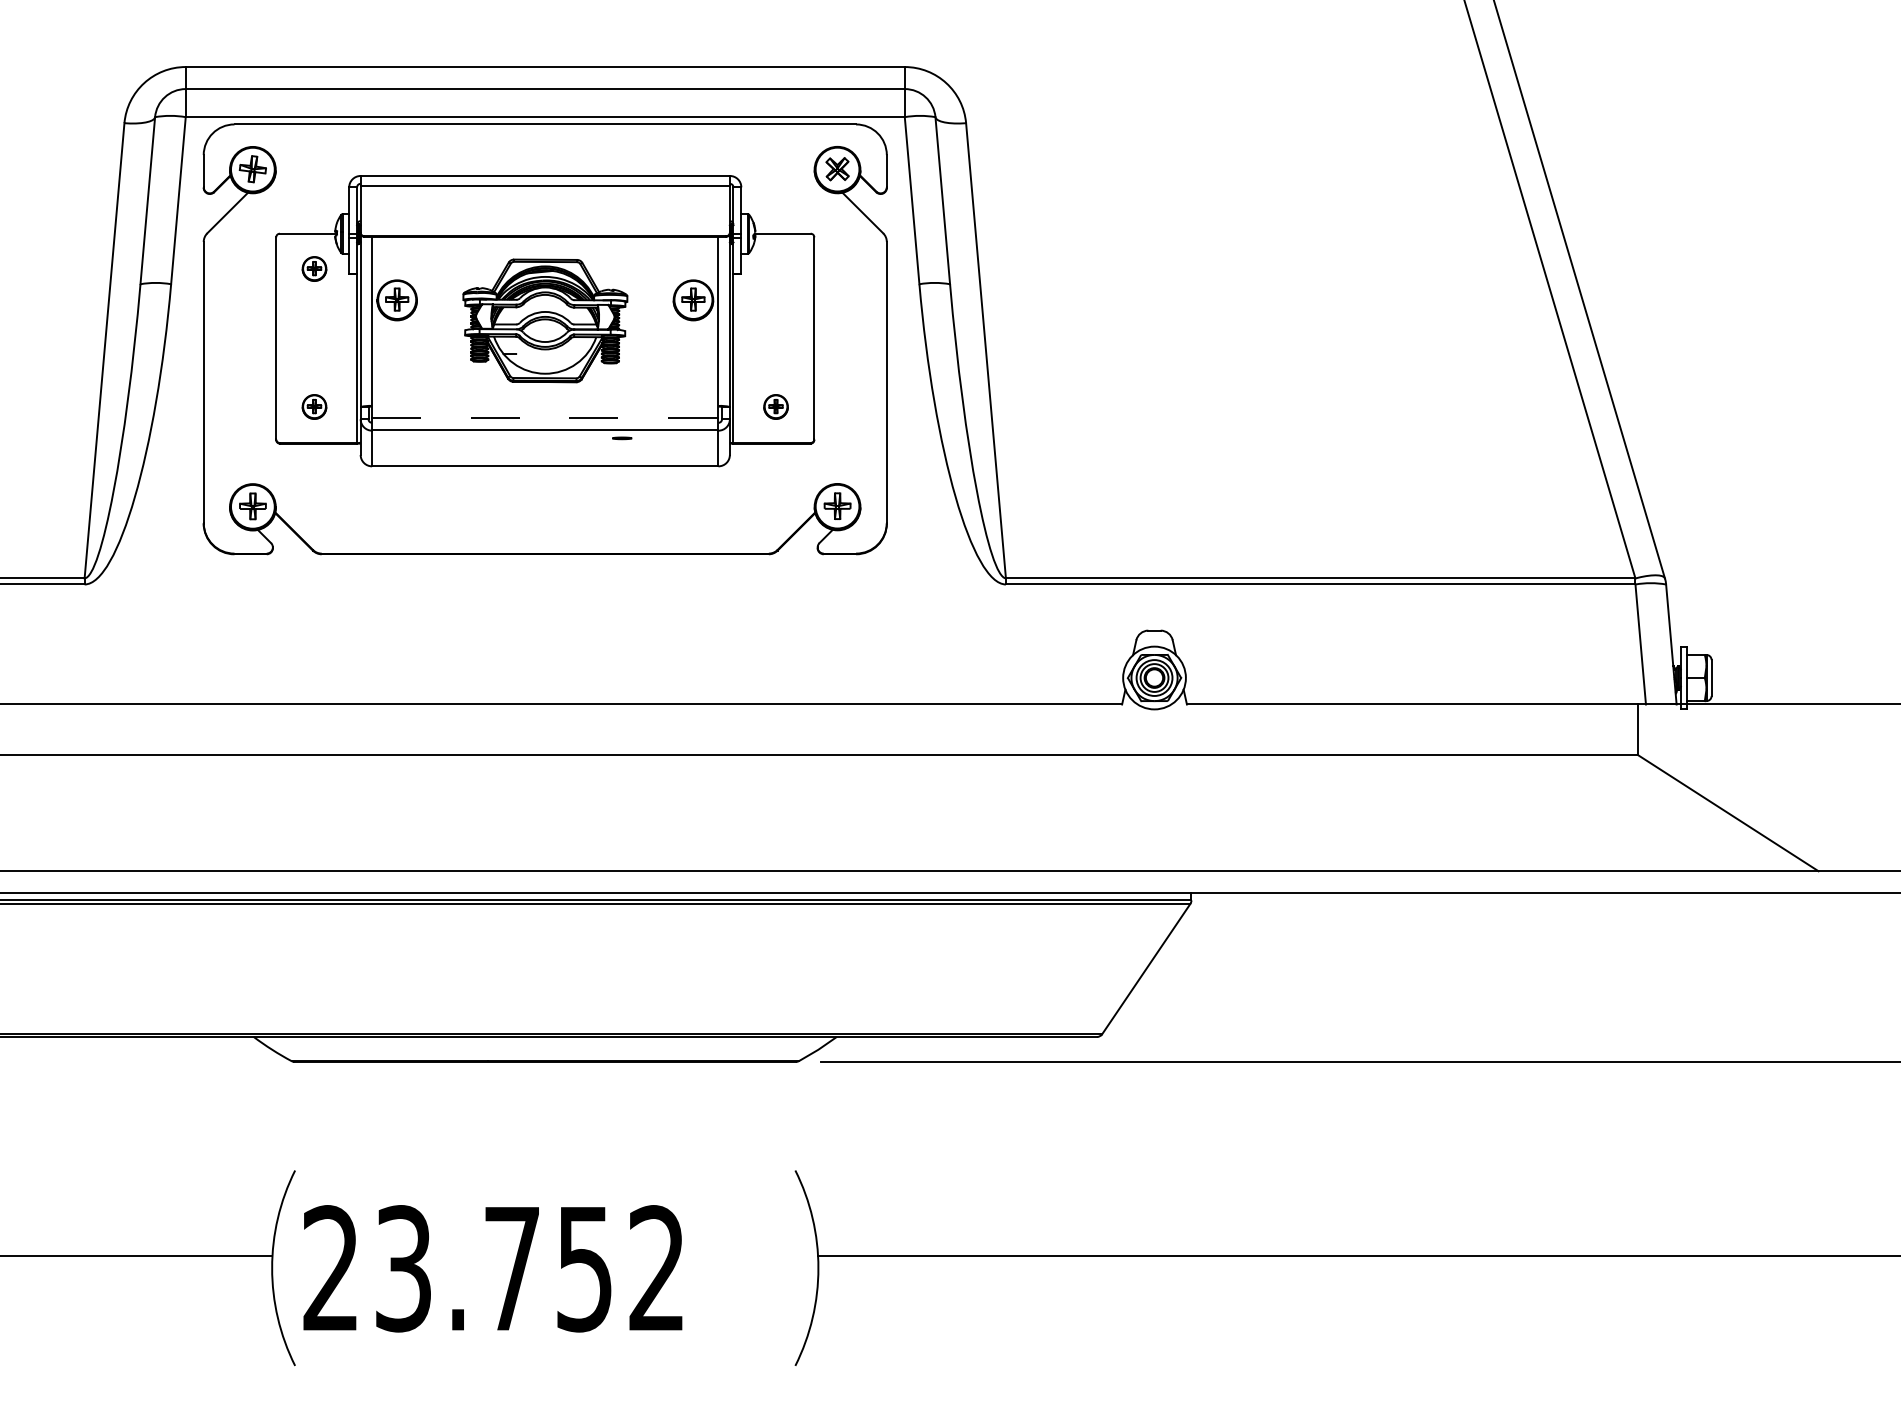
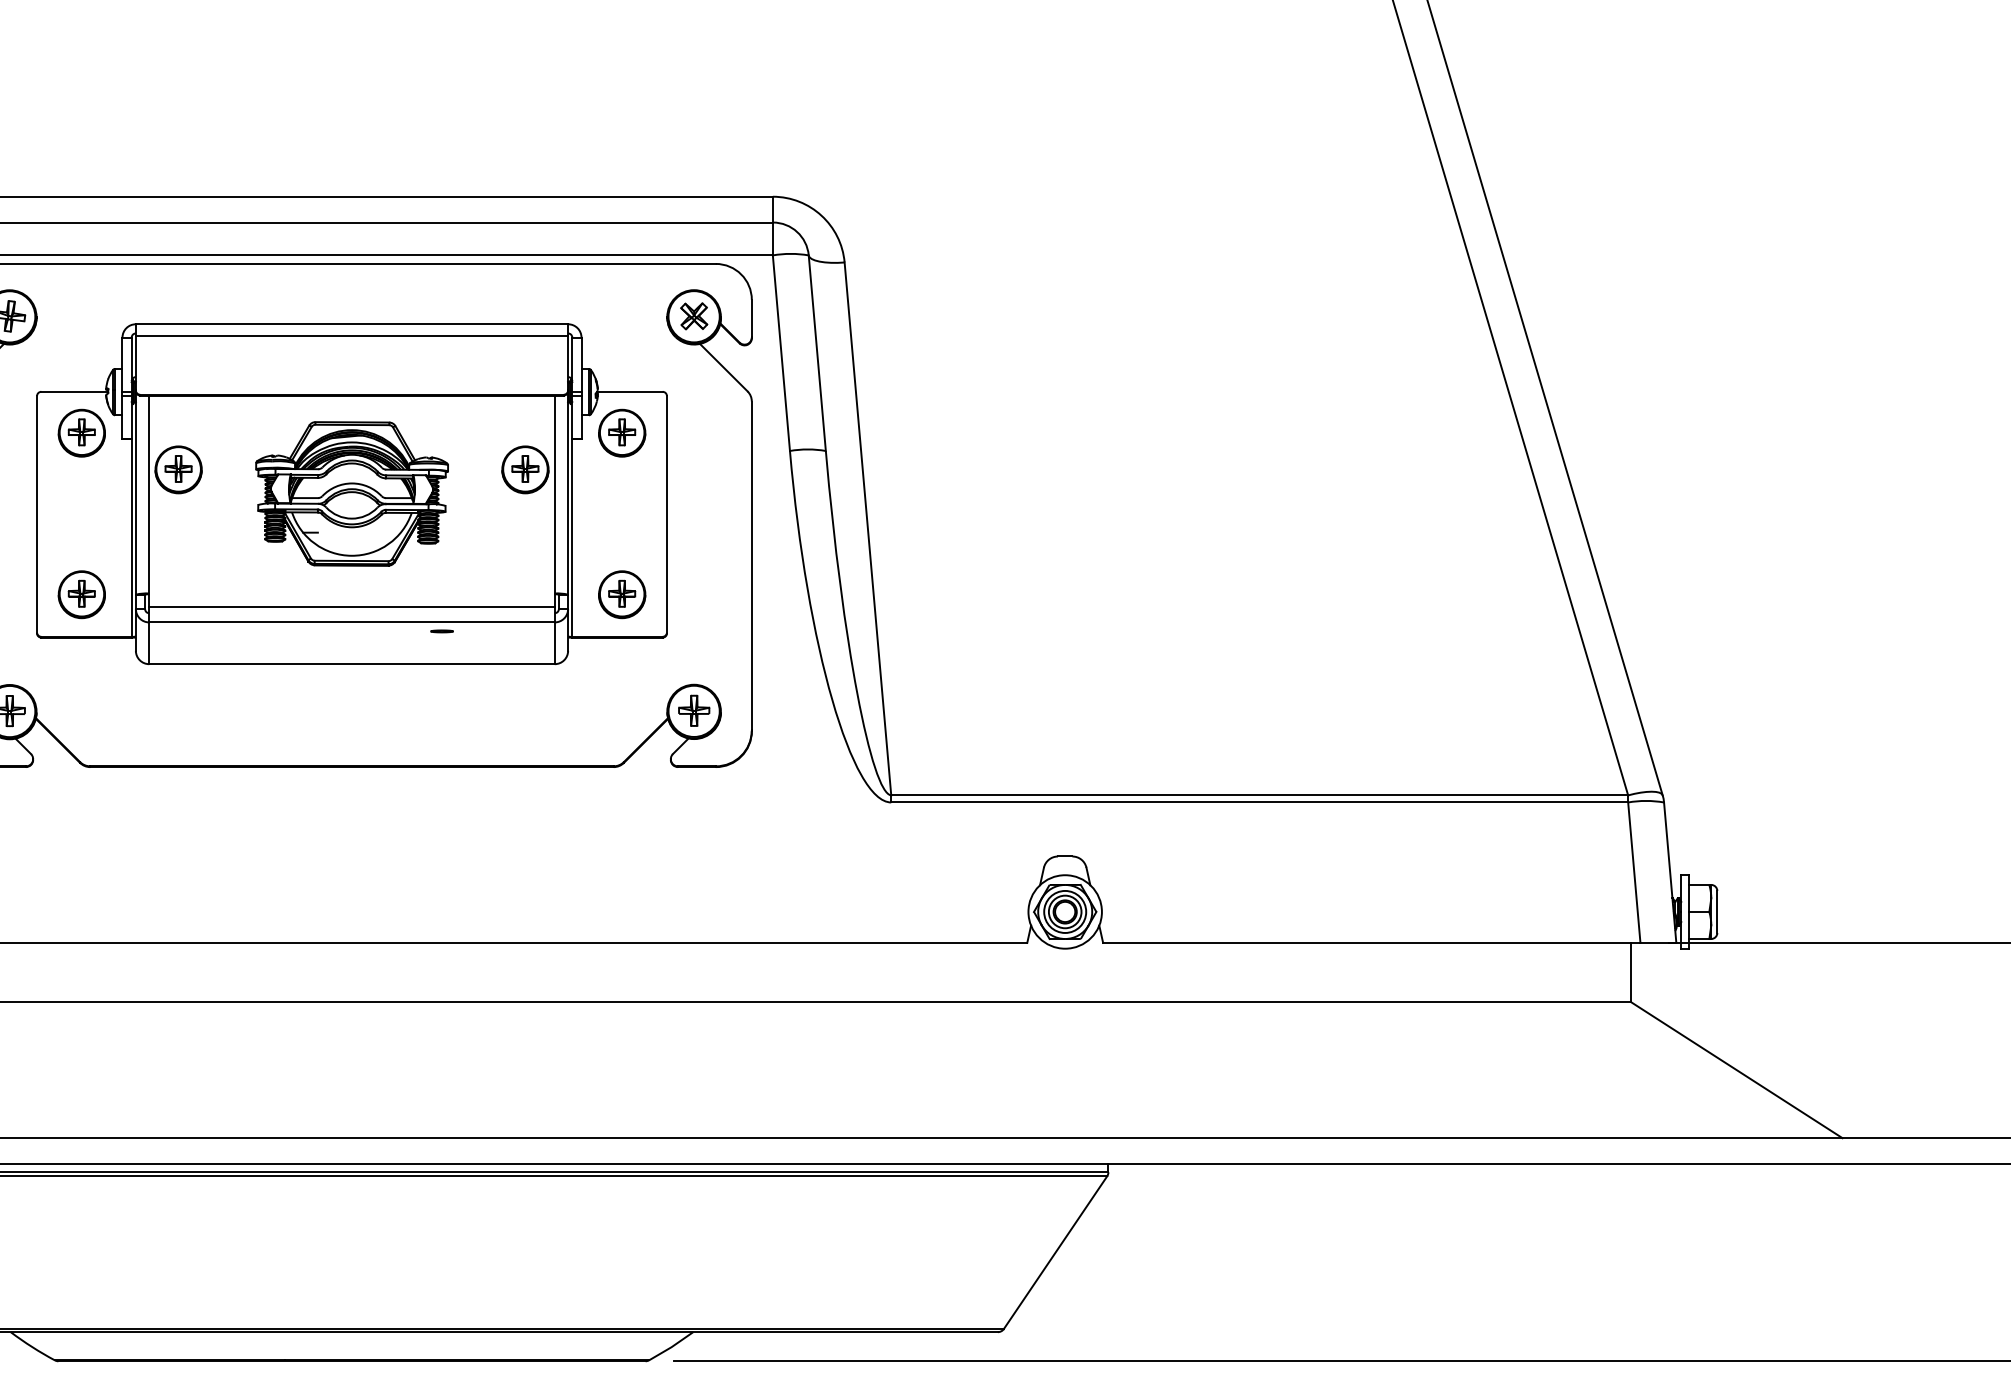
part: (314, 268) -> (81, 432), size x1.67
part: (775, 268) -> (621, 432), added
part: (314, 406) -> (81, 594), size x1.67
part: (775, 406) -> (621, 594), size x1.67
line: (545, 417) -> (352, 606), dashed -> solid

